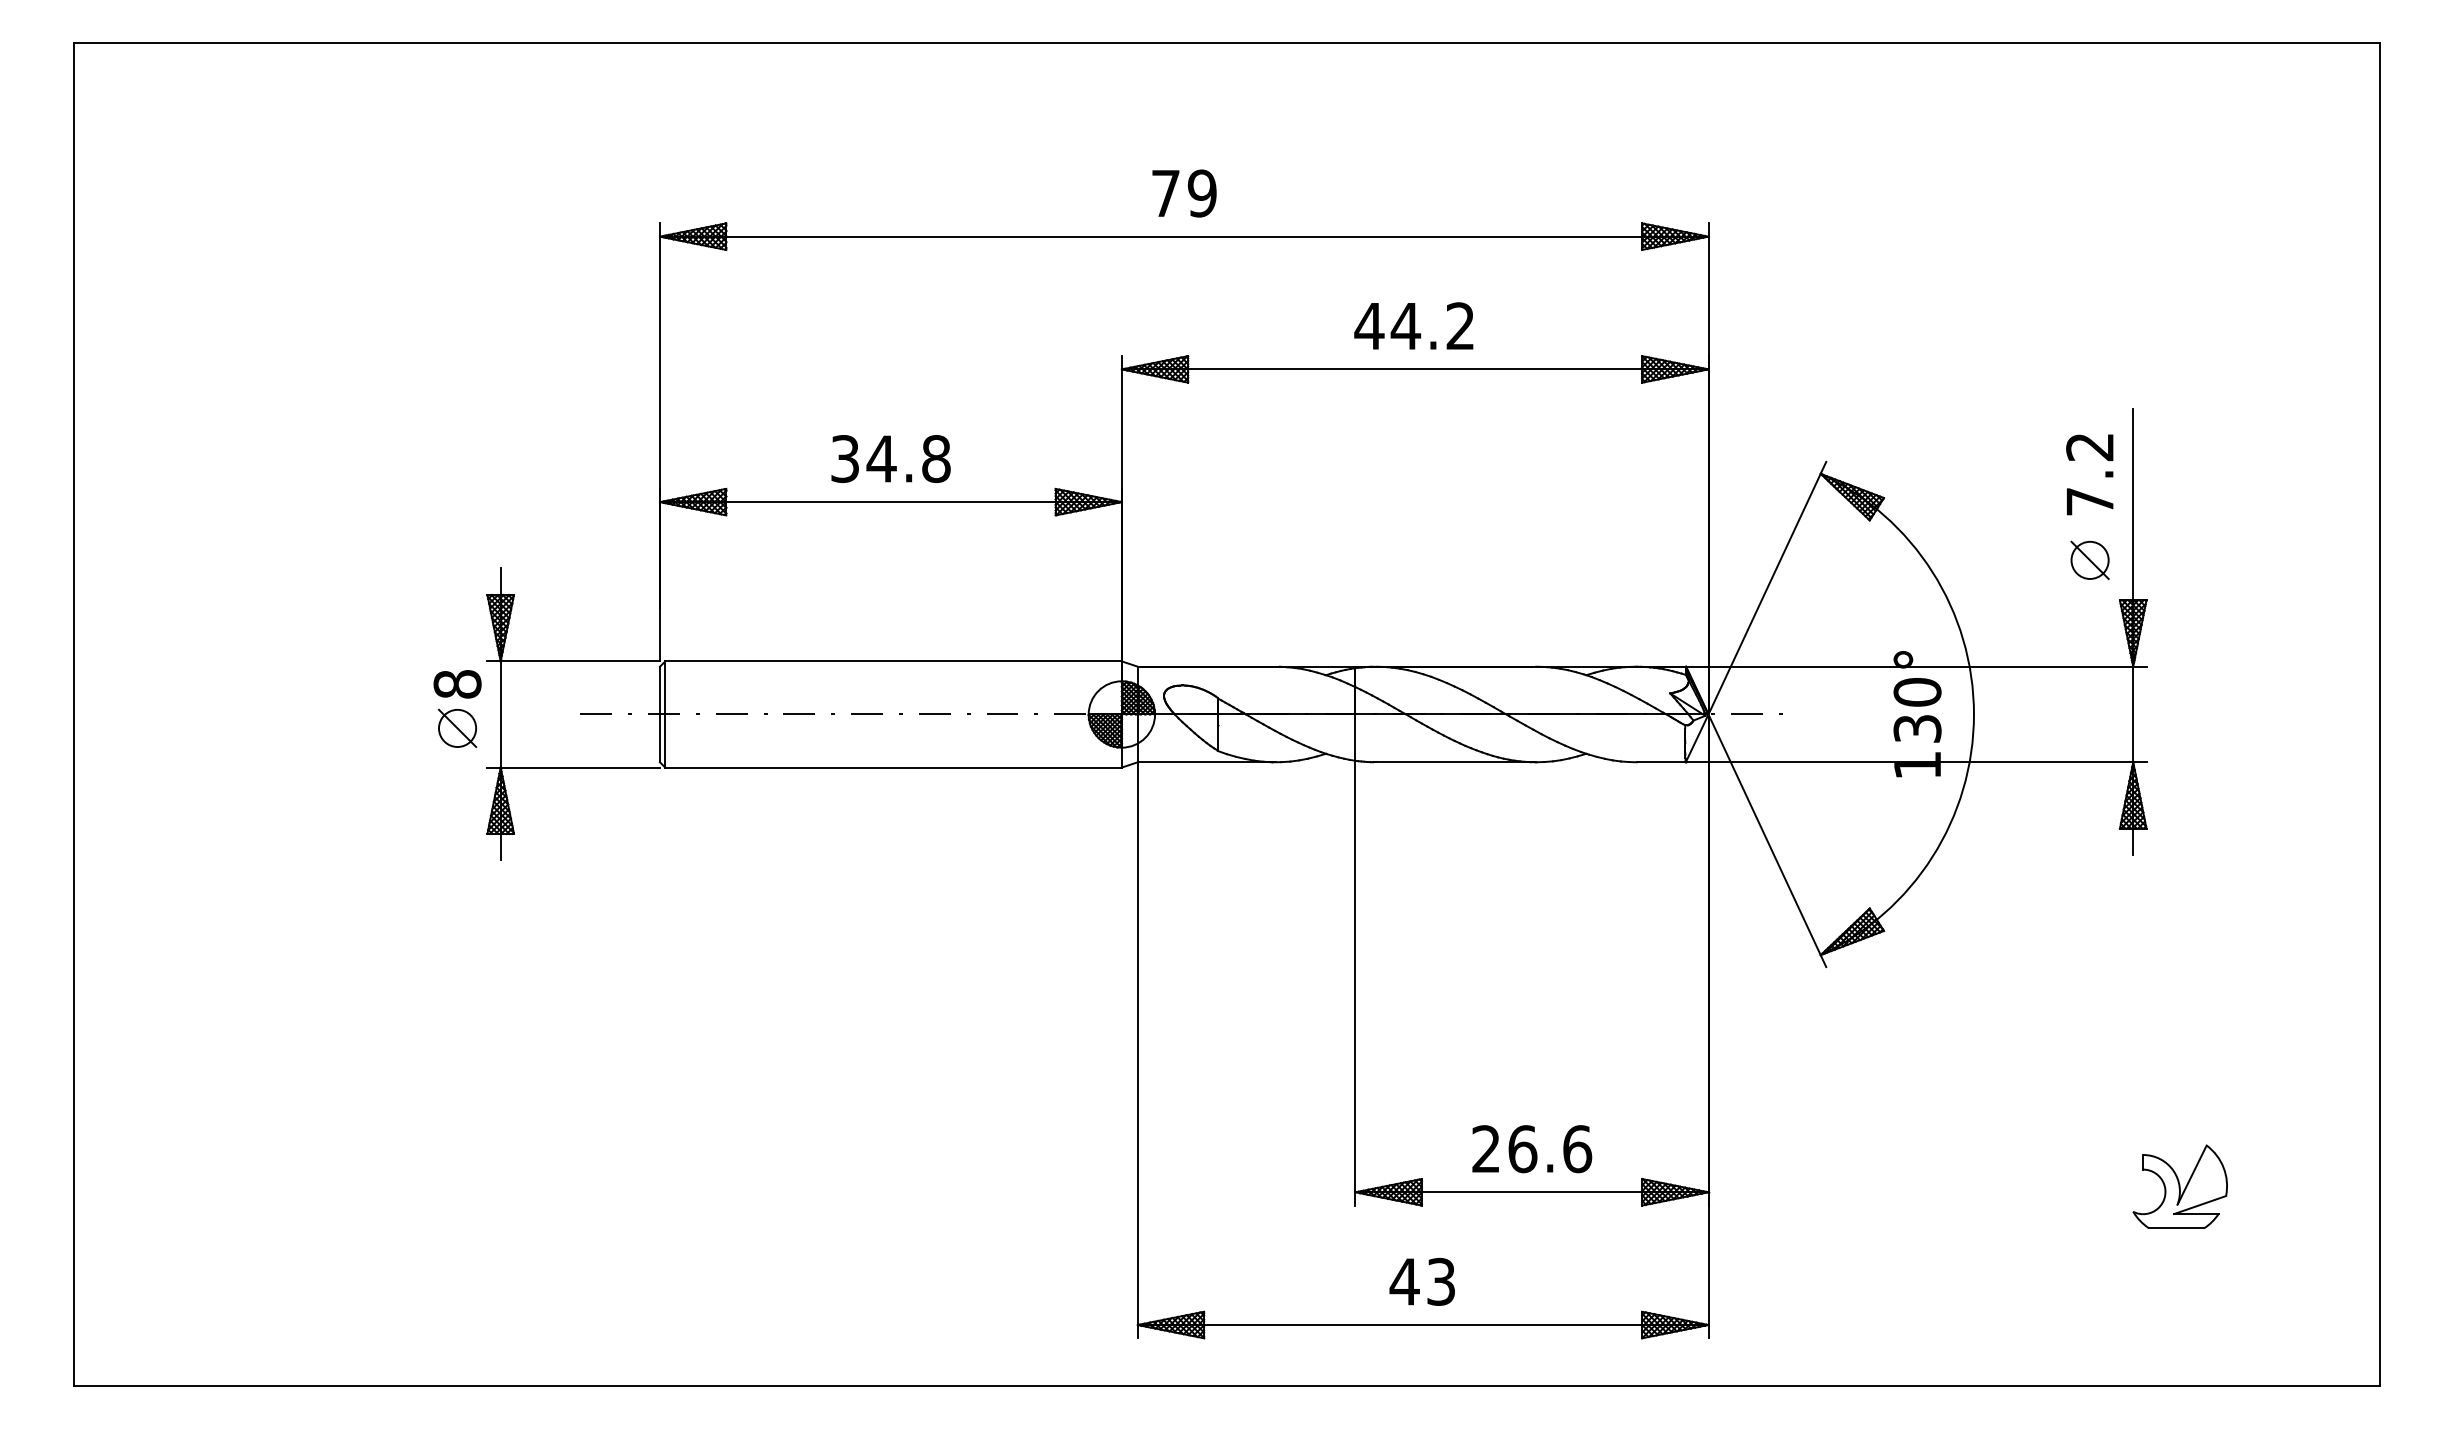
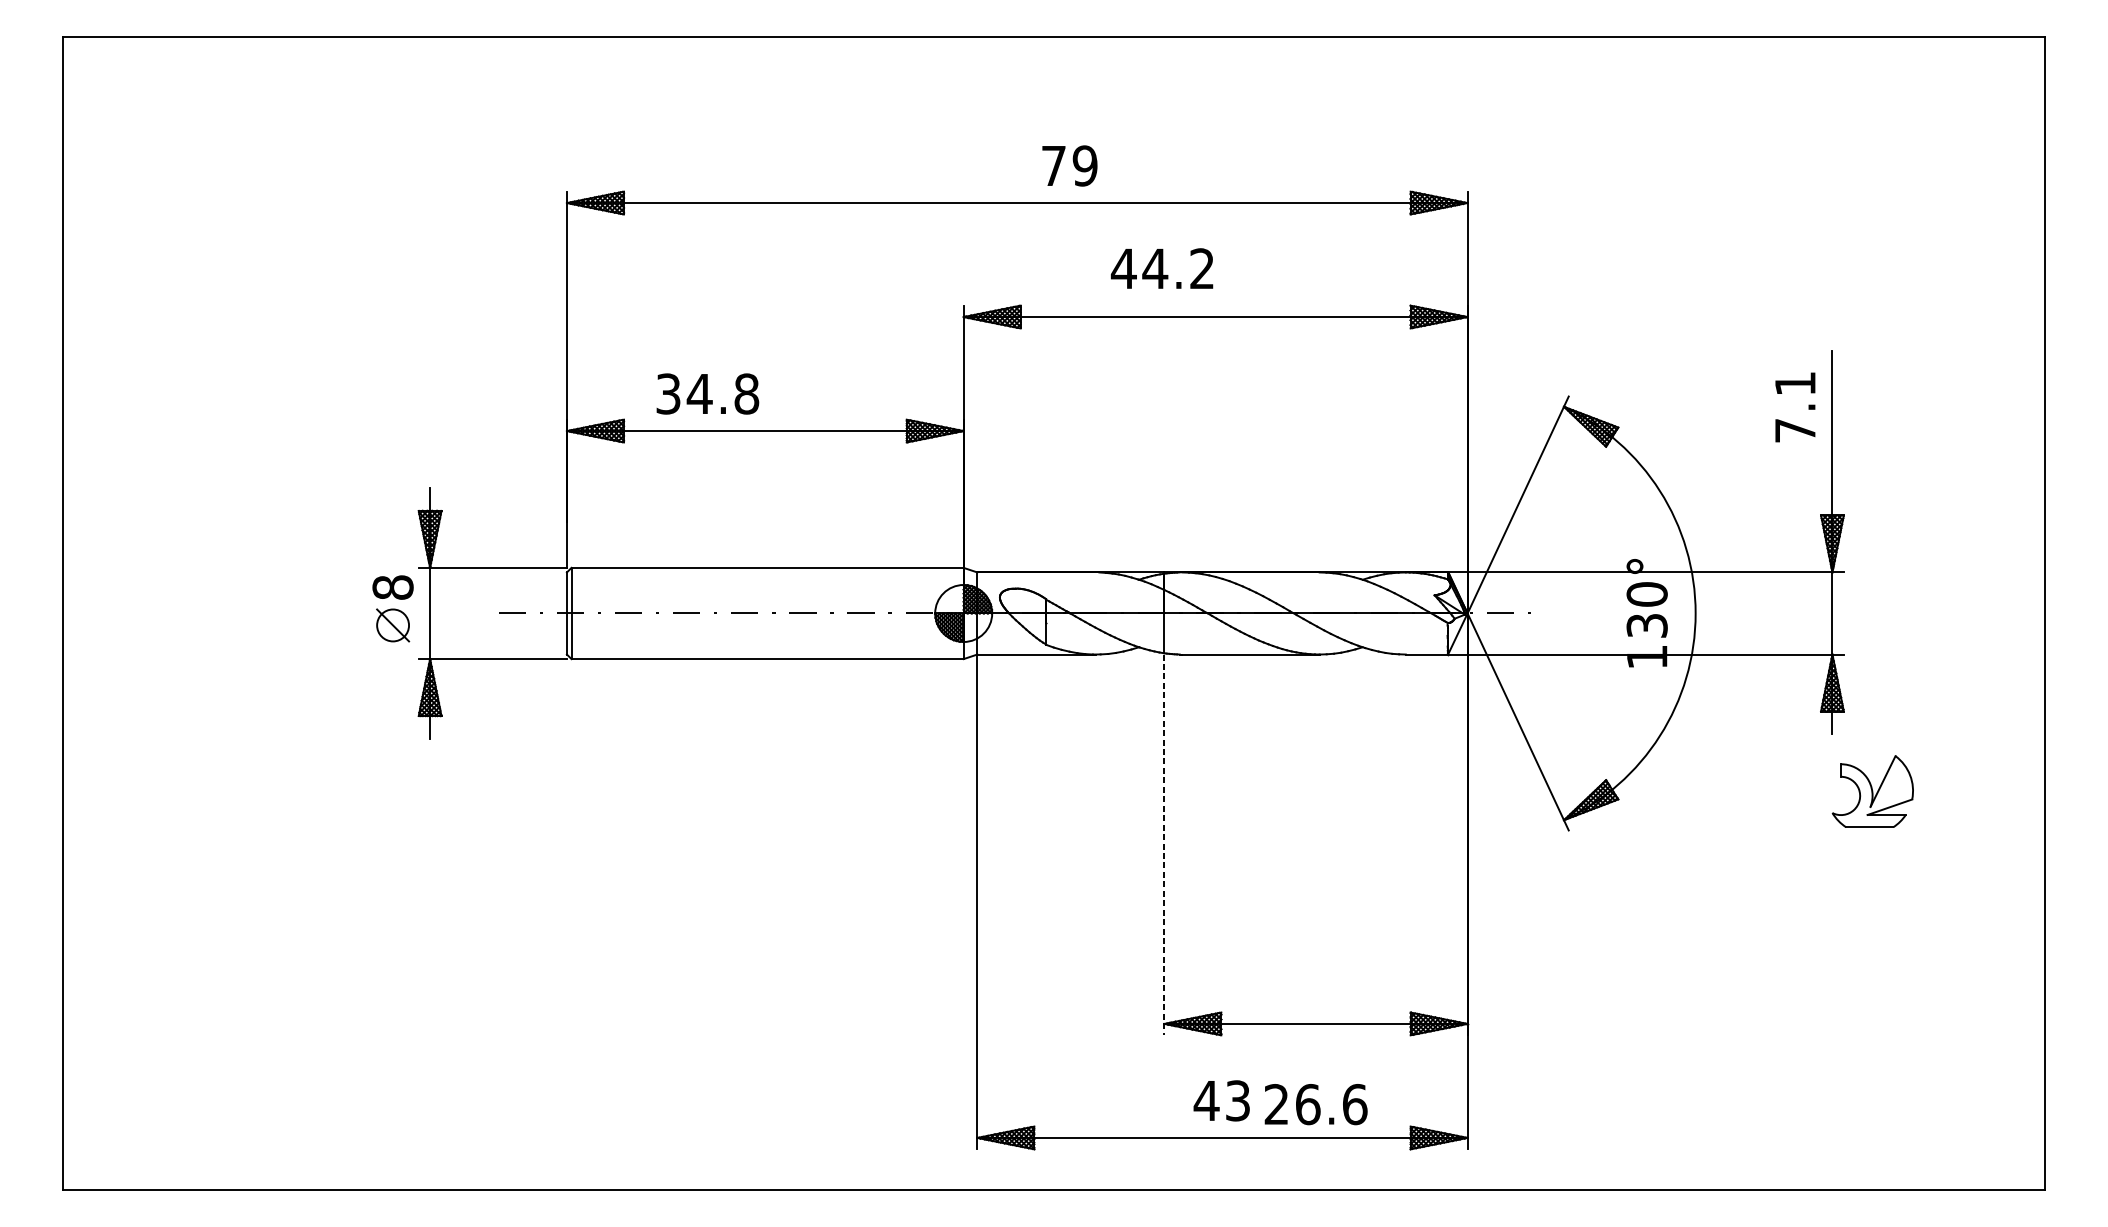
text: (1184, 193) -> (1069, 165), moved
text: (1413, 325) -> (1161, 268), moved
text: (2089, 447) -> (1794, 384), 7.2 -> 7.1
text: (890, 458) -> (707, 393), moved
part: (2089, 559) -> (1794, 480), removed
line: (1355, 983) -> (1164, 844), solid -> dashed
text: (1532, 1149) -> (1316, 1104), moved
part: (2179, 1186) -> (1872, 791), moved

